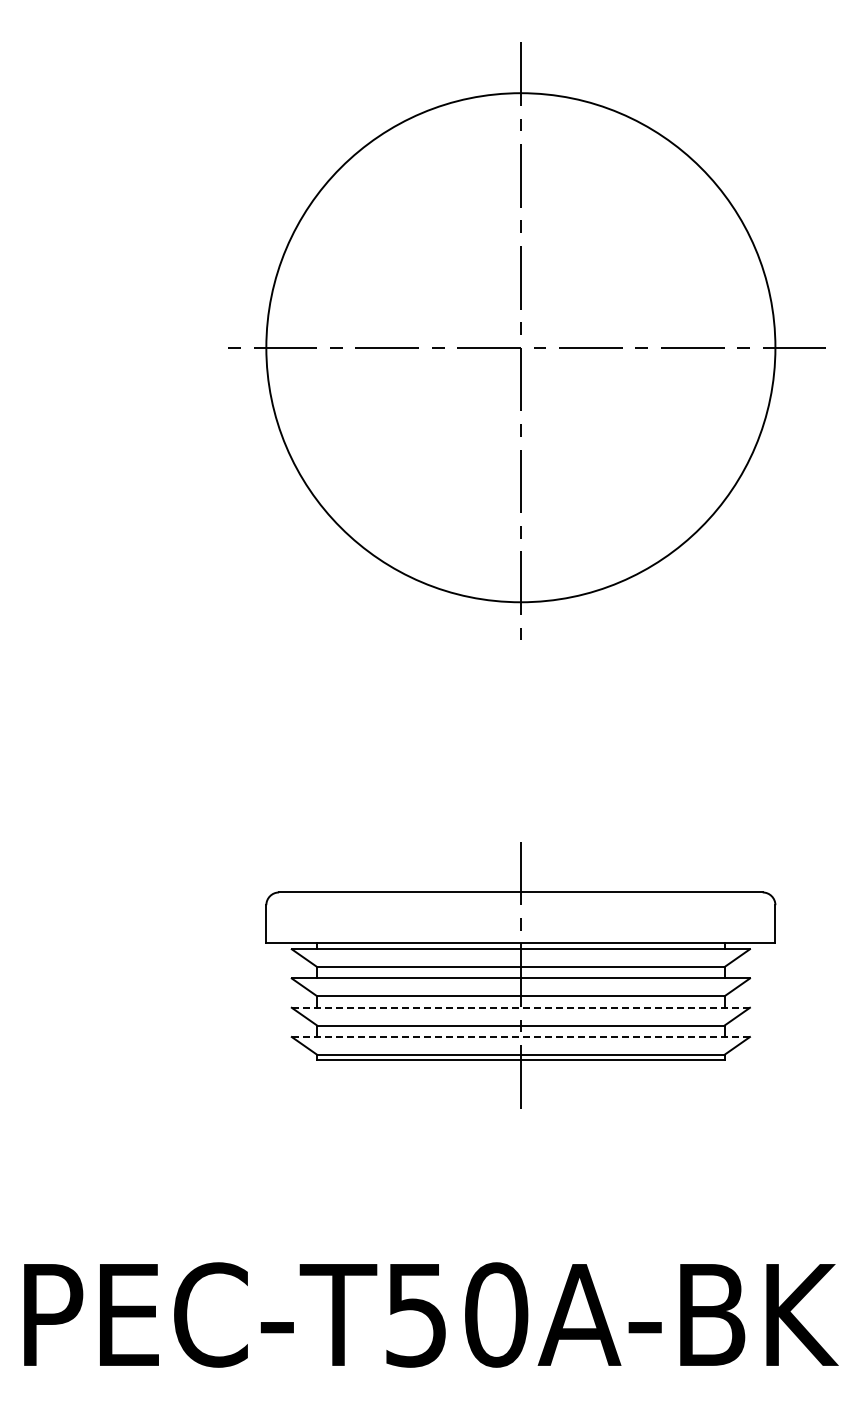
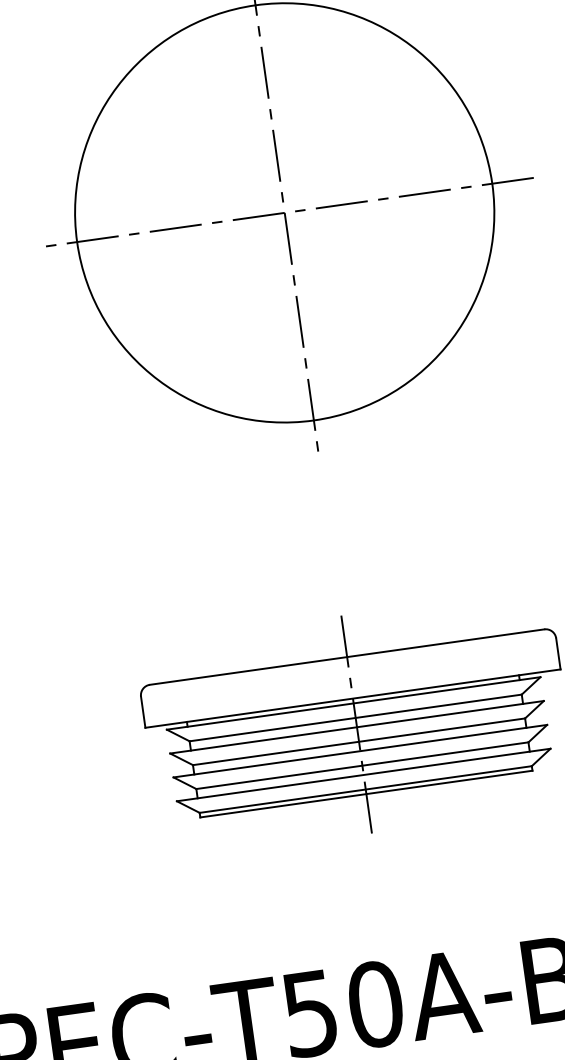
line: (520, 1007) -> (360, 750), dashed -> solid
line: (520, 1037) -> (363, 775), dashed -> solid

